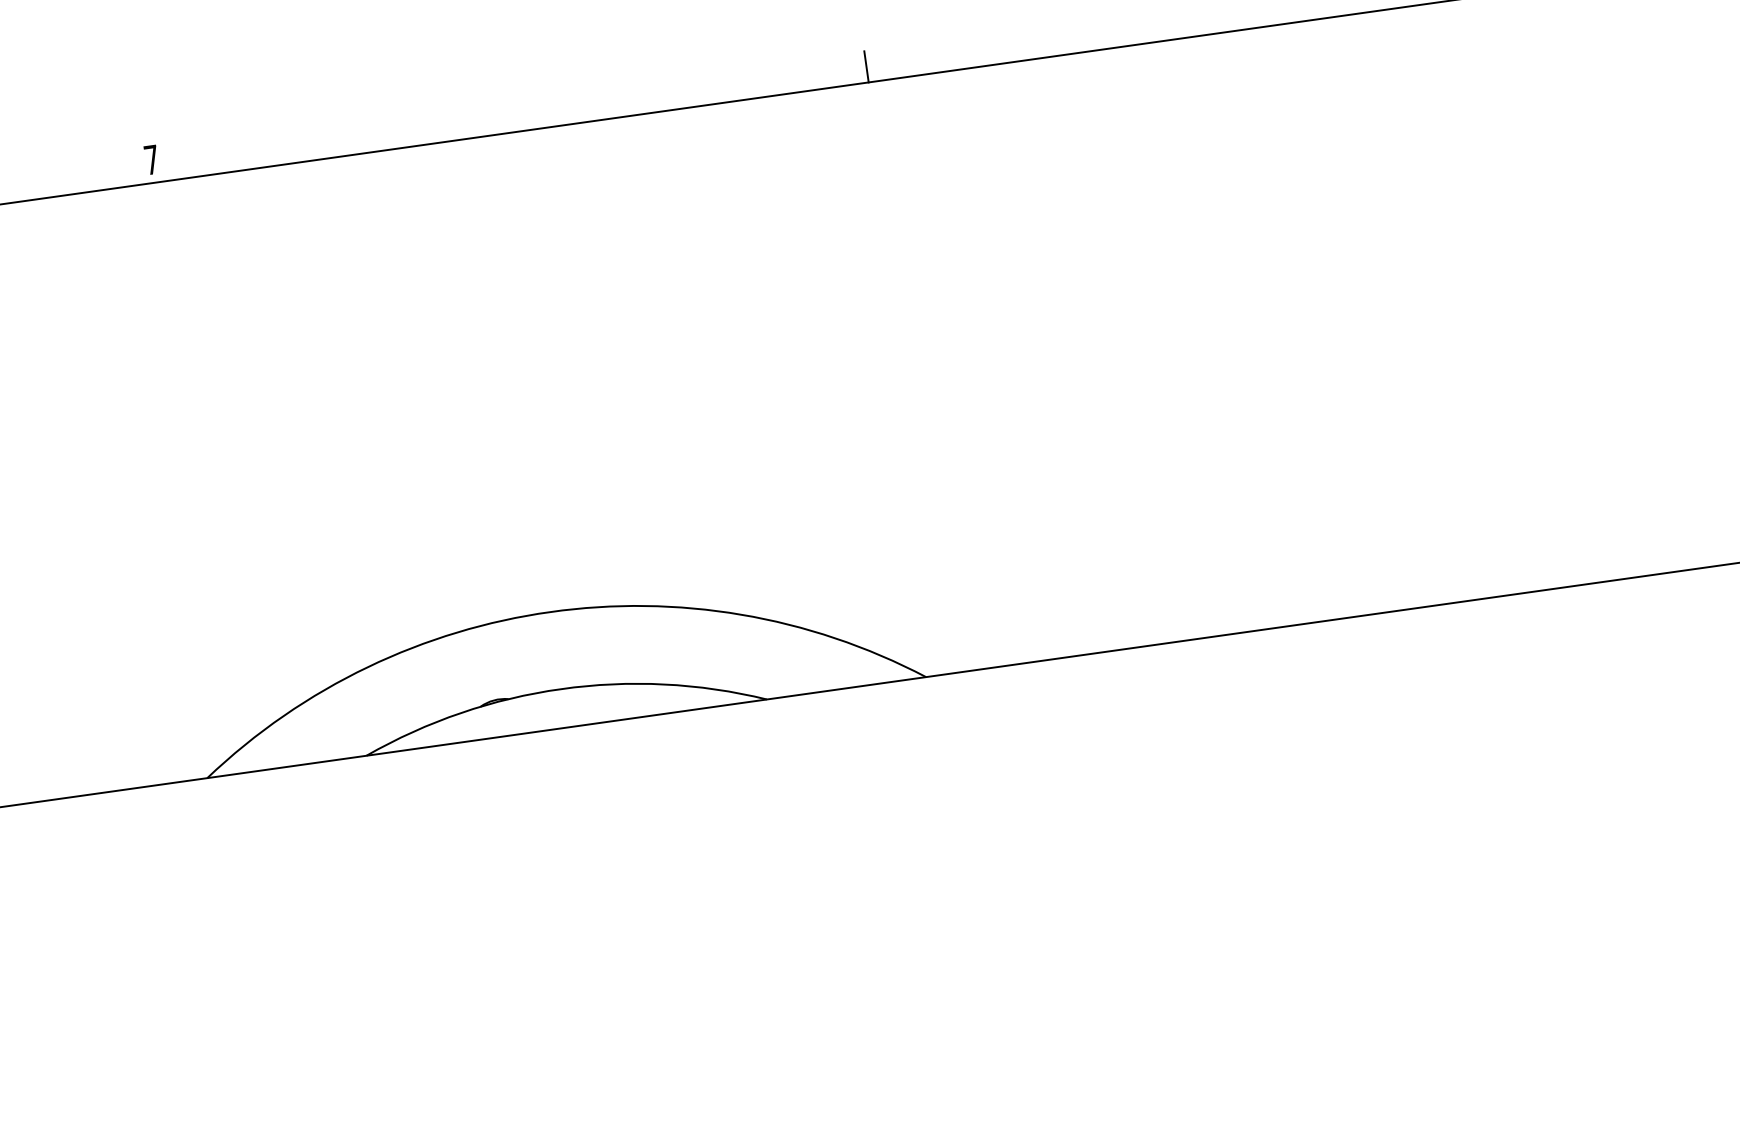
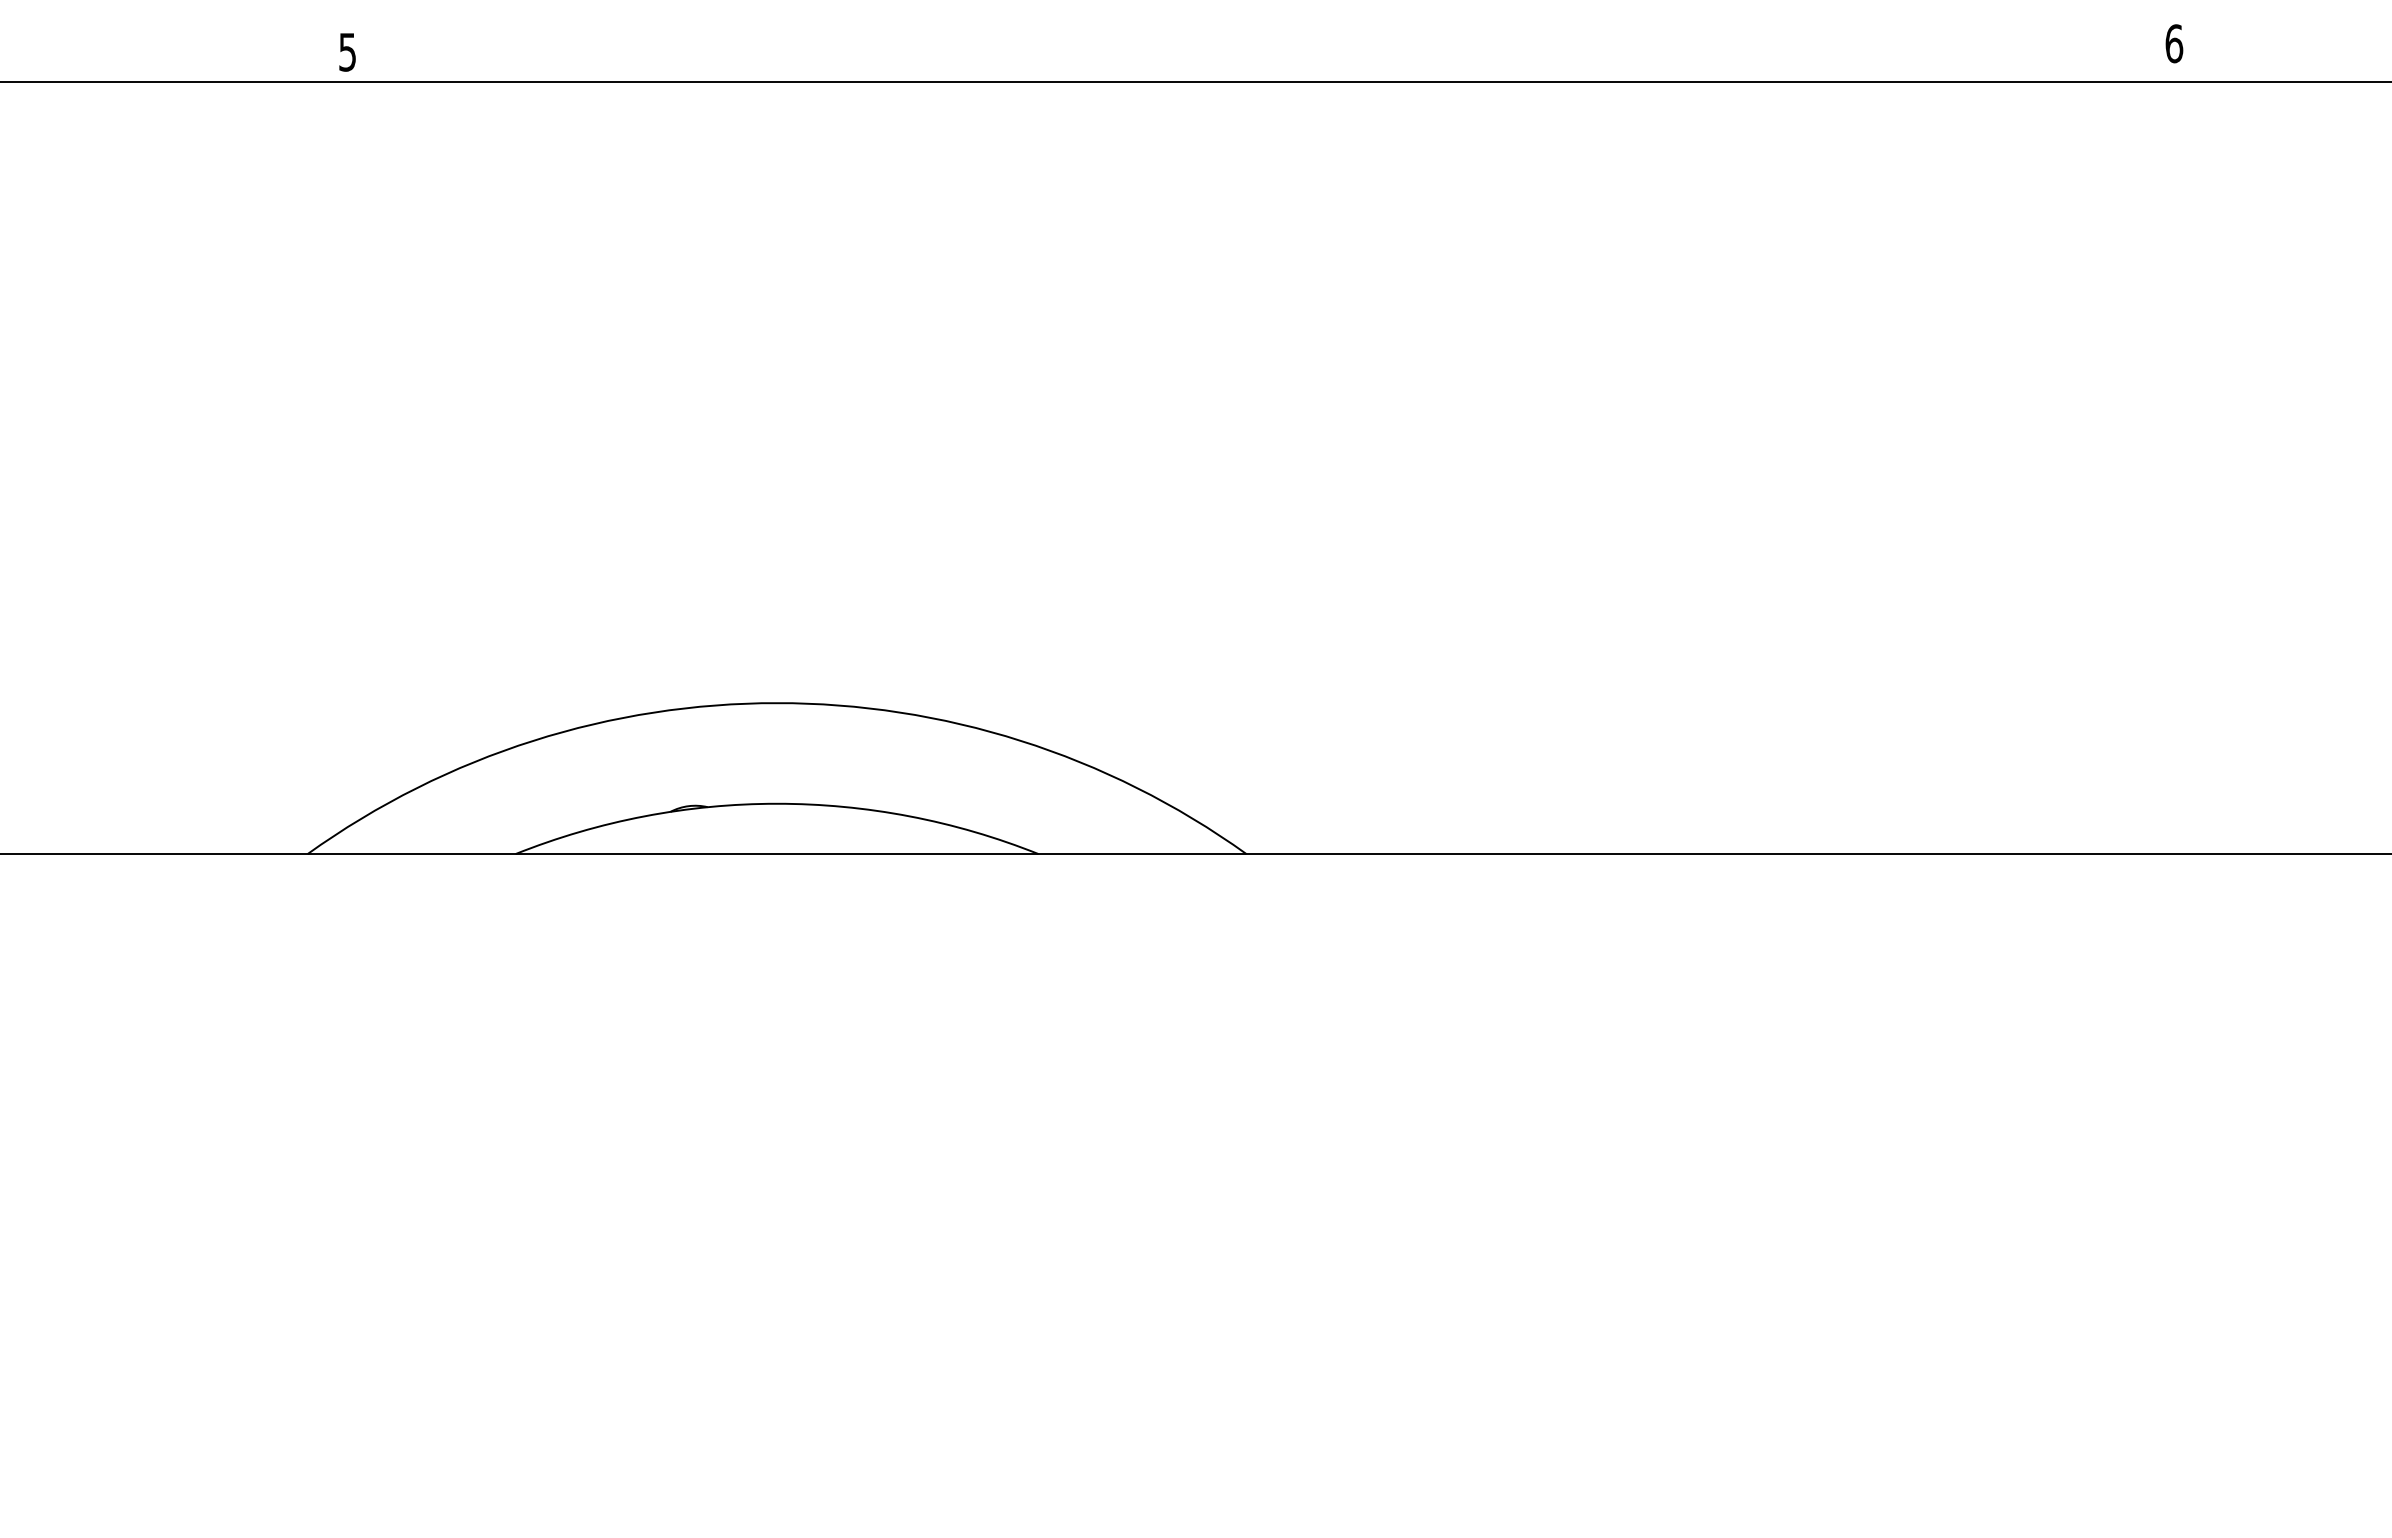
line: (866, 66) -> (1280, 61), removed
text: (151, 160) -> (347, 52), 7 -> 5

